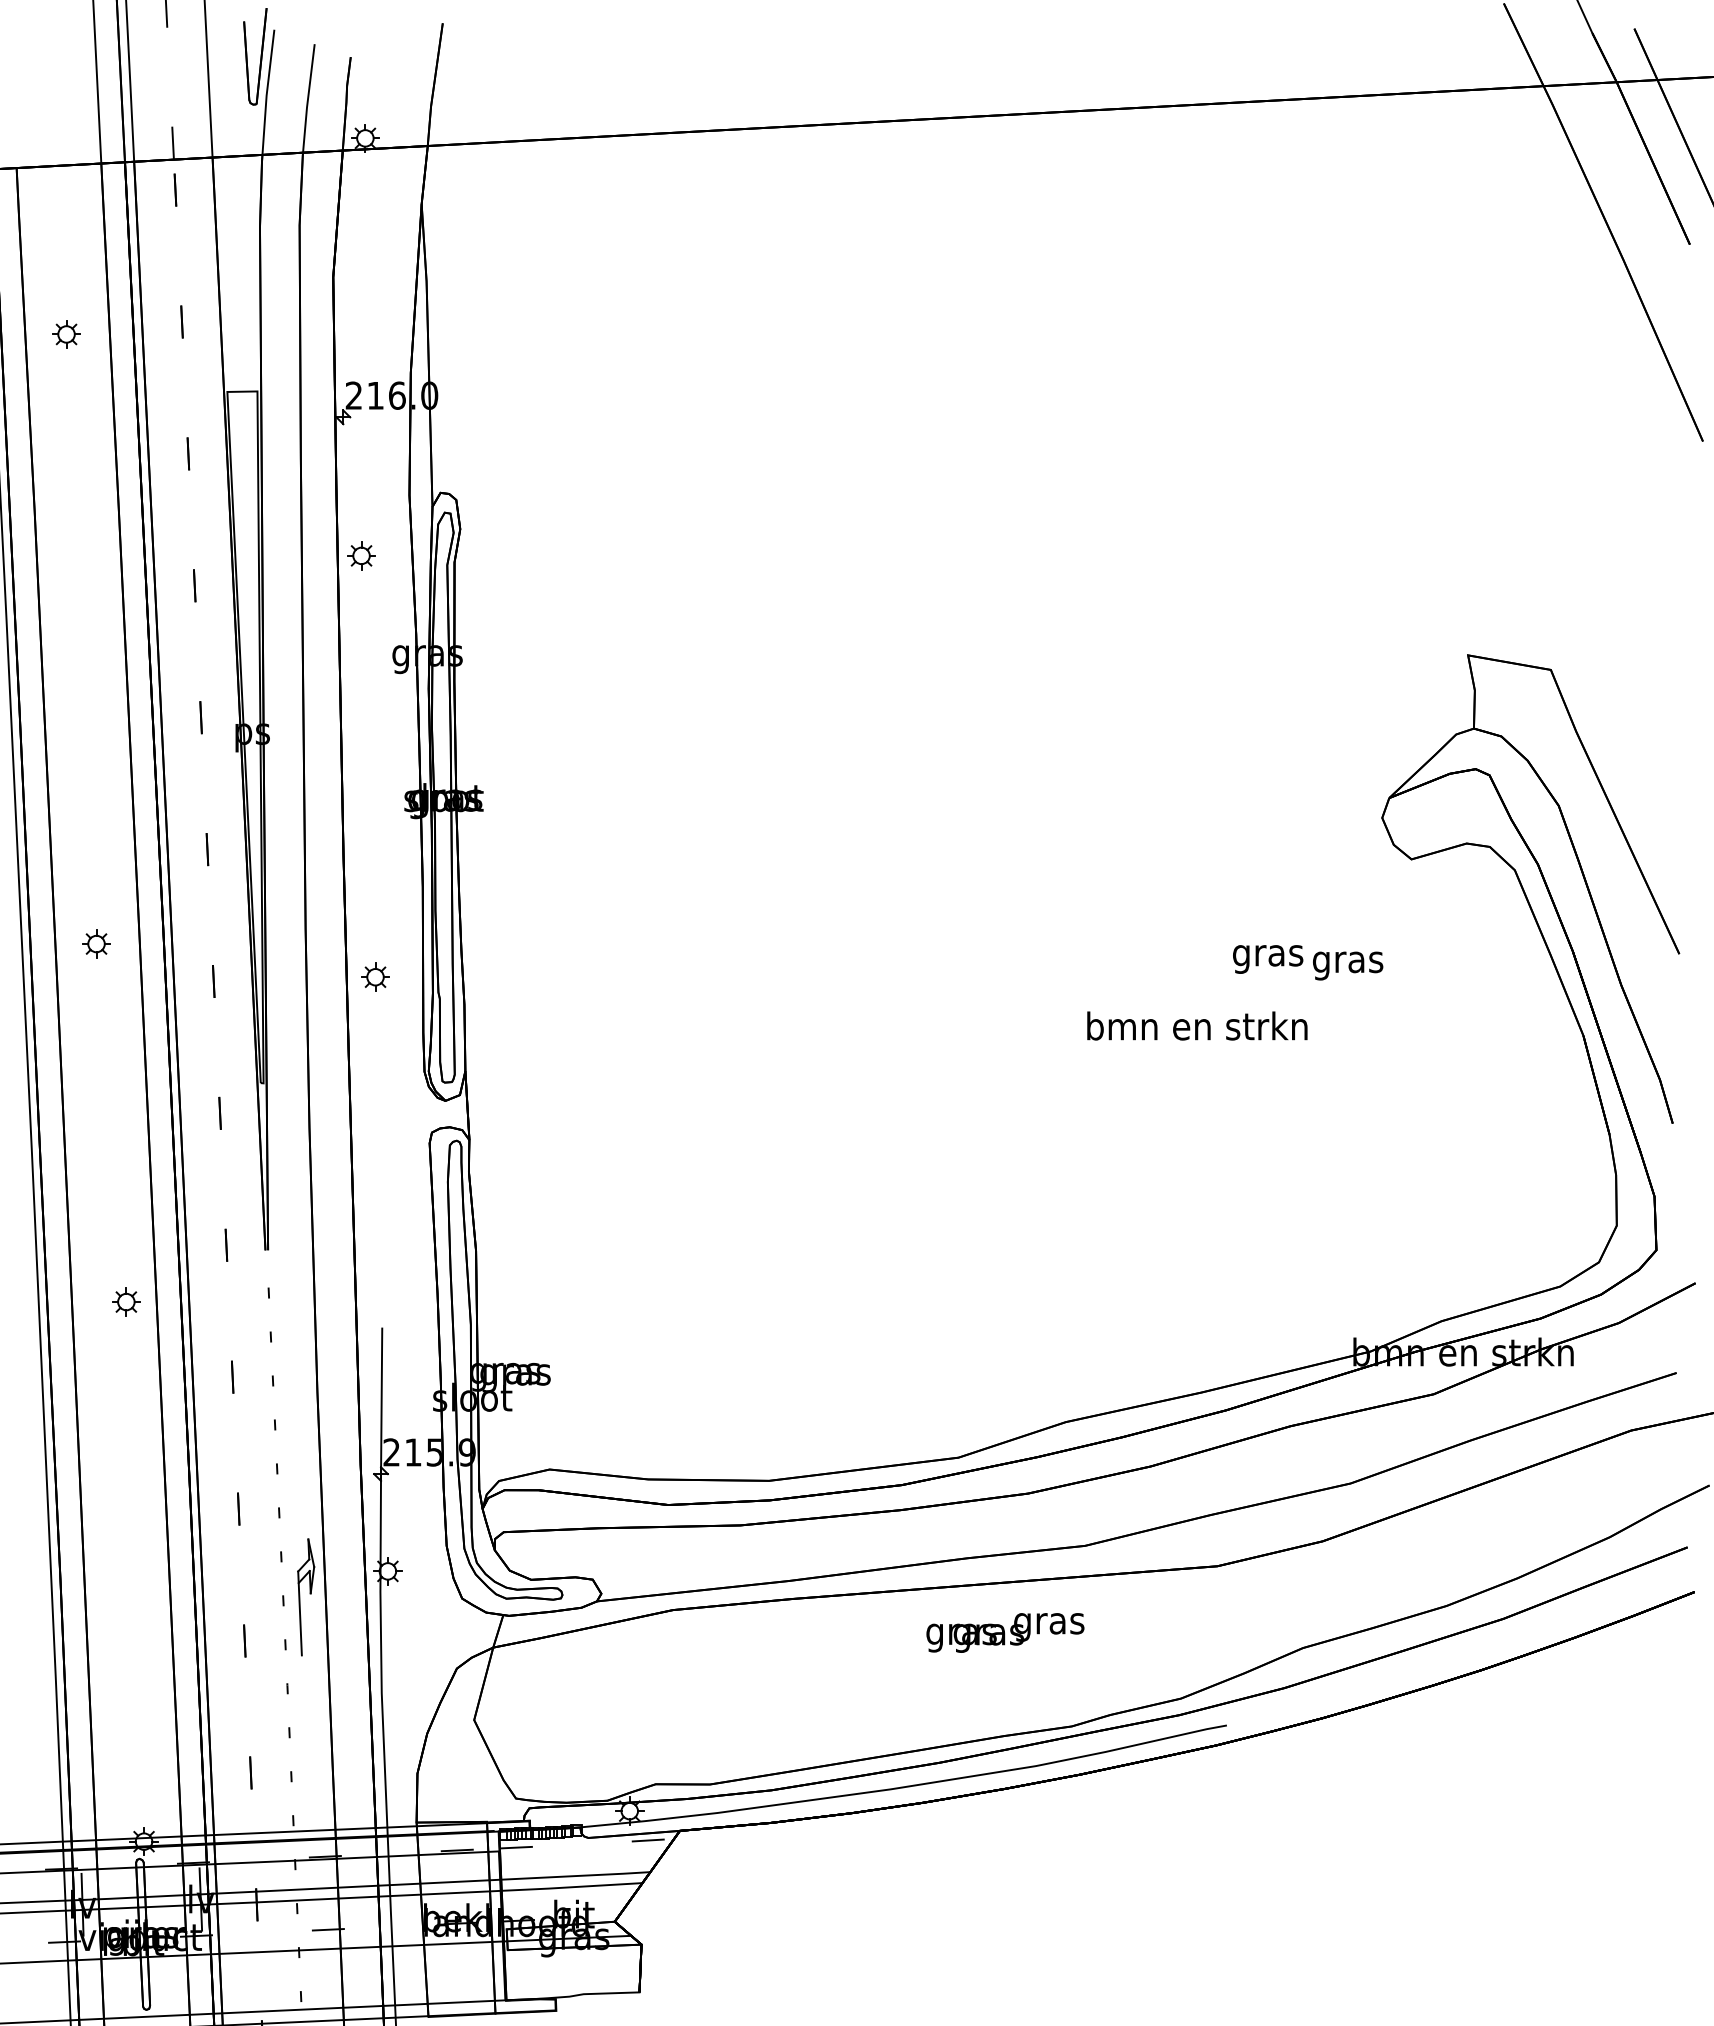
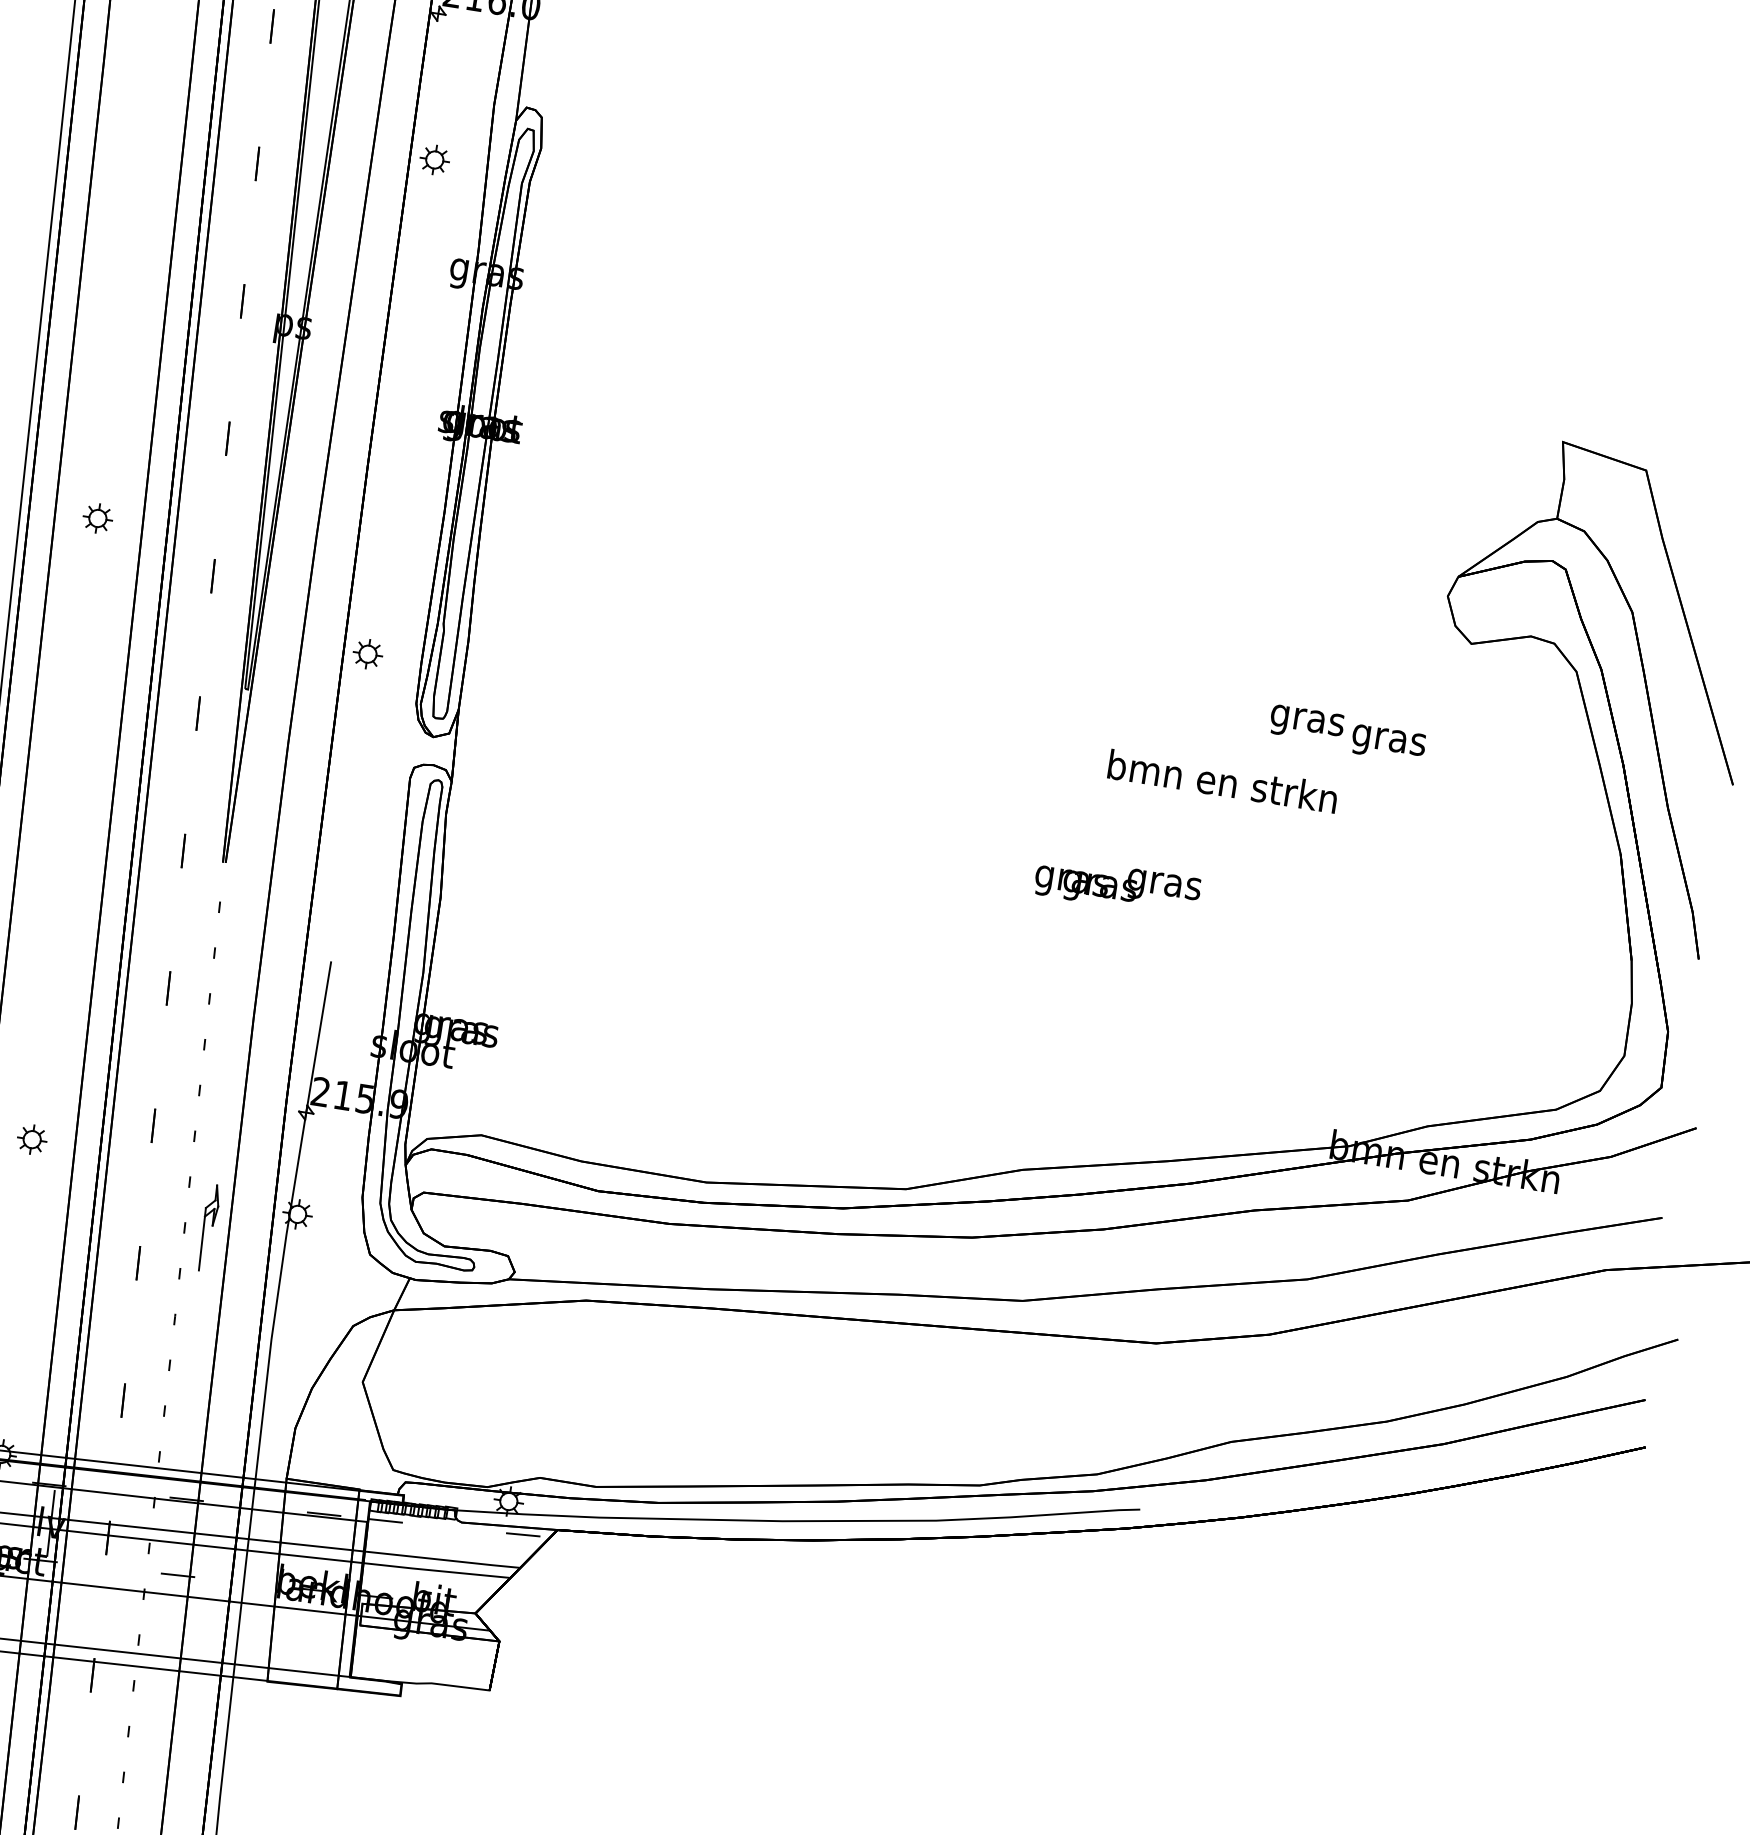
part: (375, 976) -> (368, 653), moved
part: (126, 1301) -> (32, 1139), moved
part: (305, 1597) -> (208, 1228), size x0.71
text: (1005, 1632) -> (1117, 886), moved

